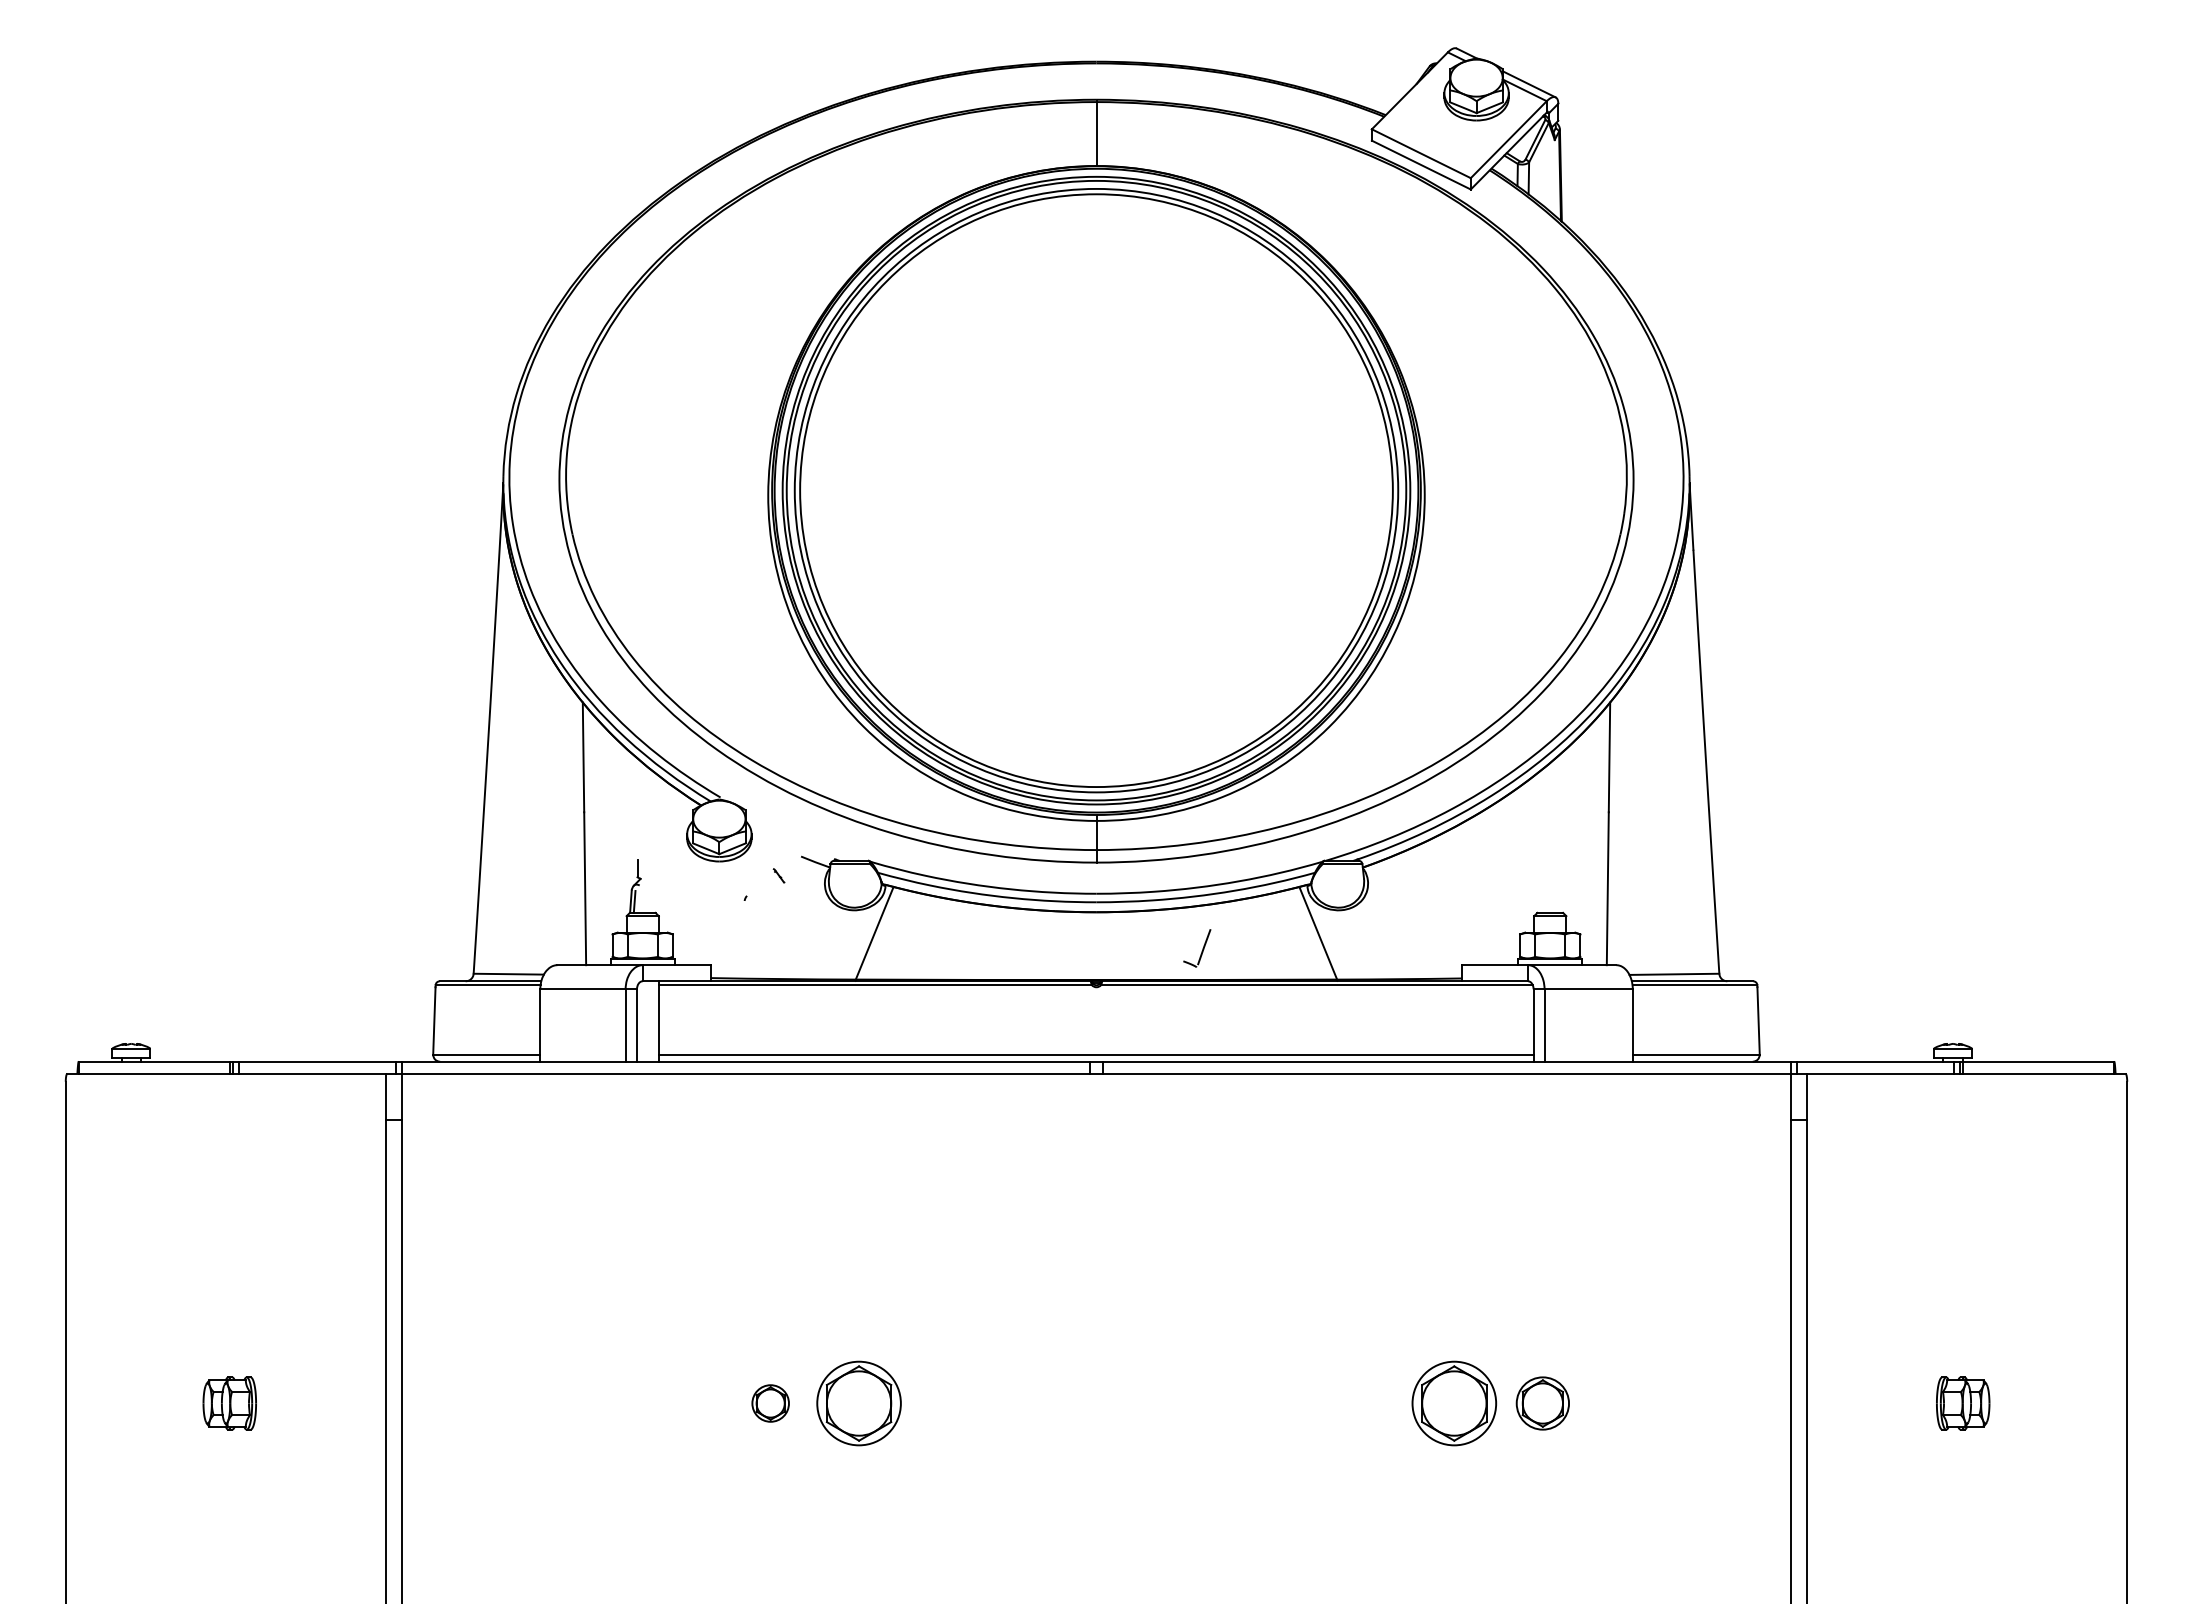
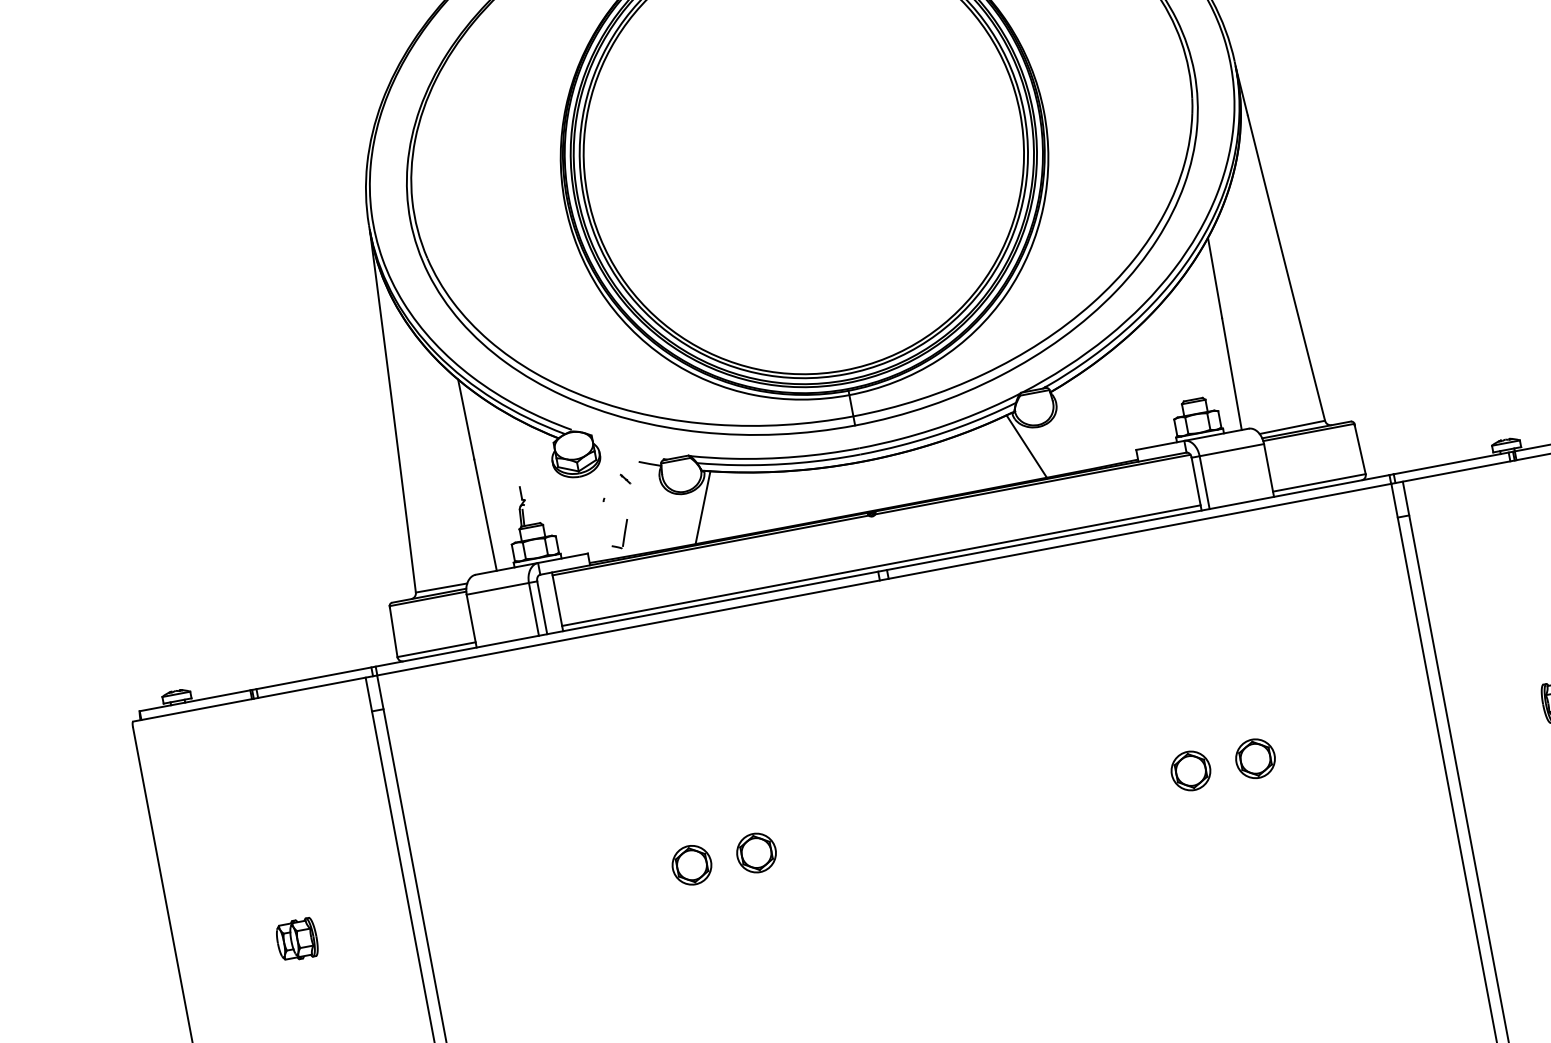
part: (1197, 948) -> (620, 534), moved
part: (770, 1403) -> (691, 865), size x1.43
part: (859, 1403) -> (756, 853), size x0.62
part: (1454, 1403) -> (1191, 770), size x0.62

